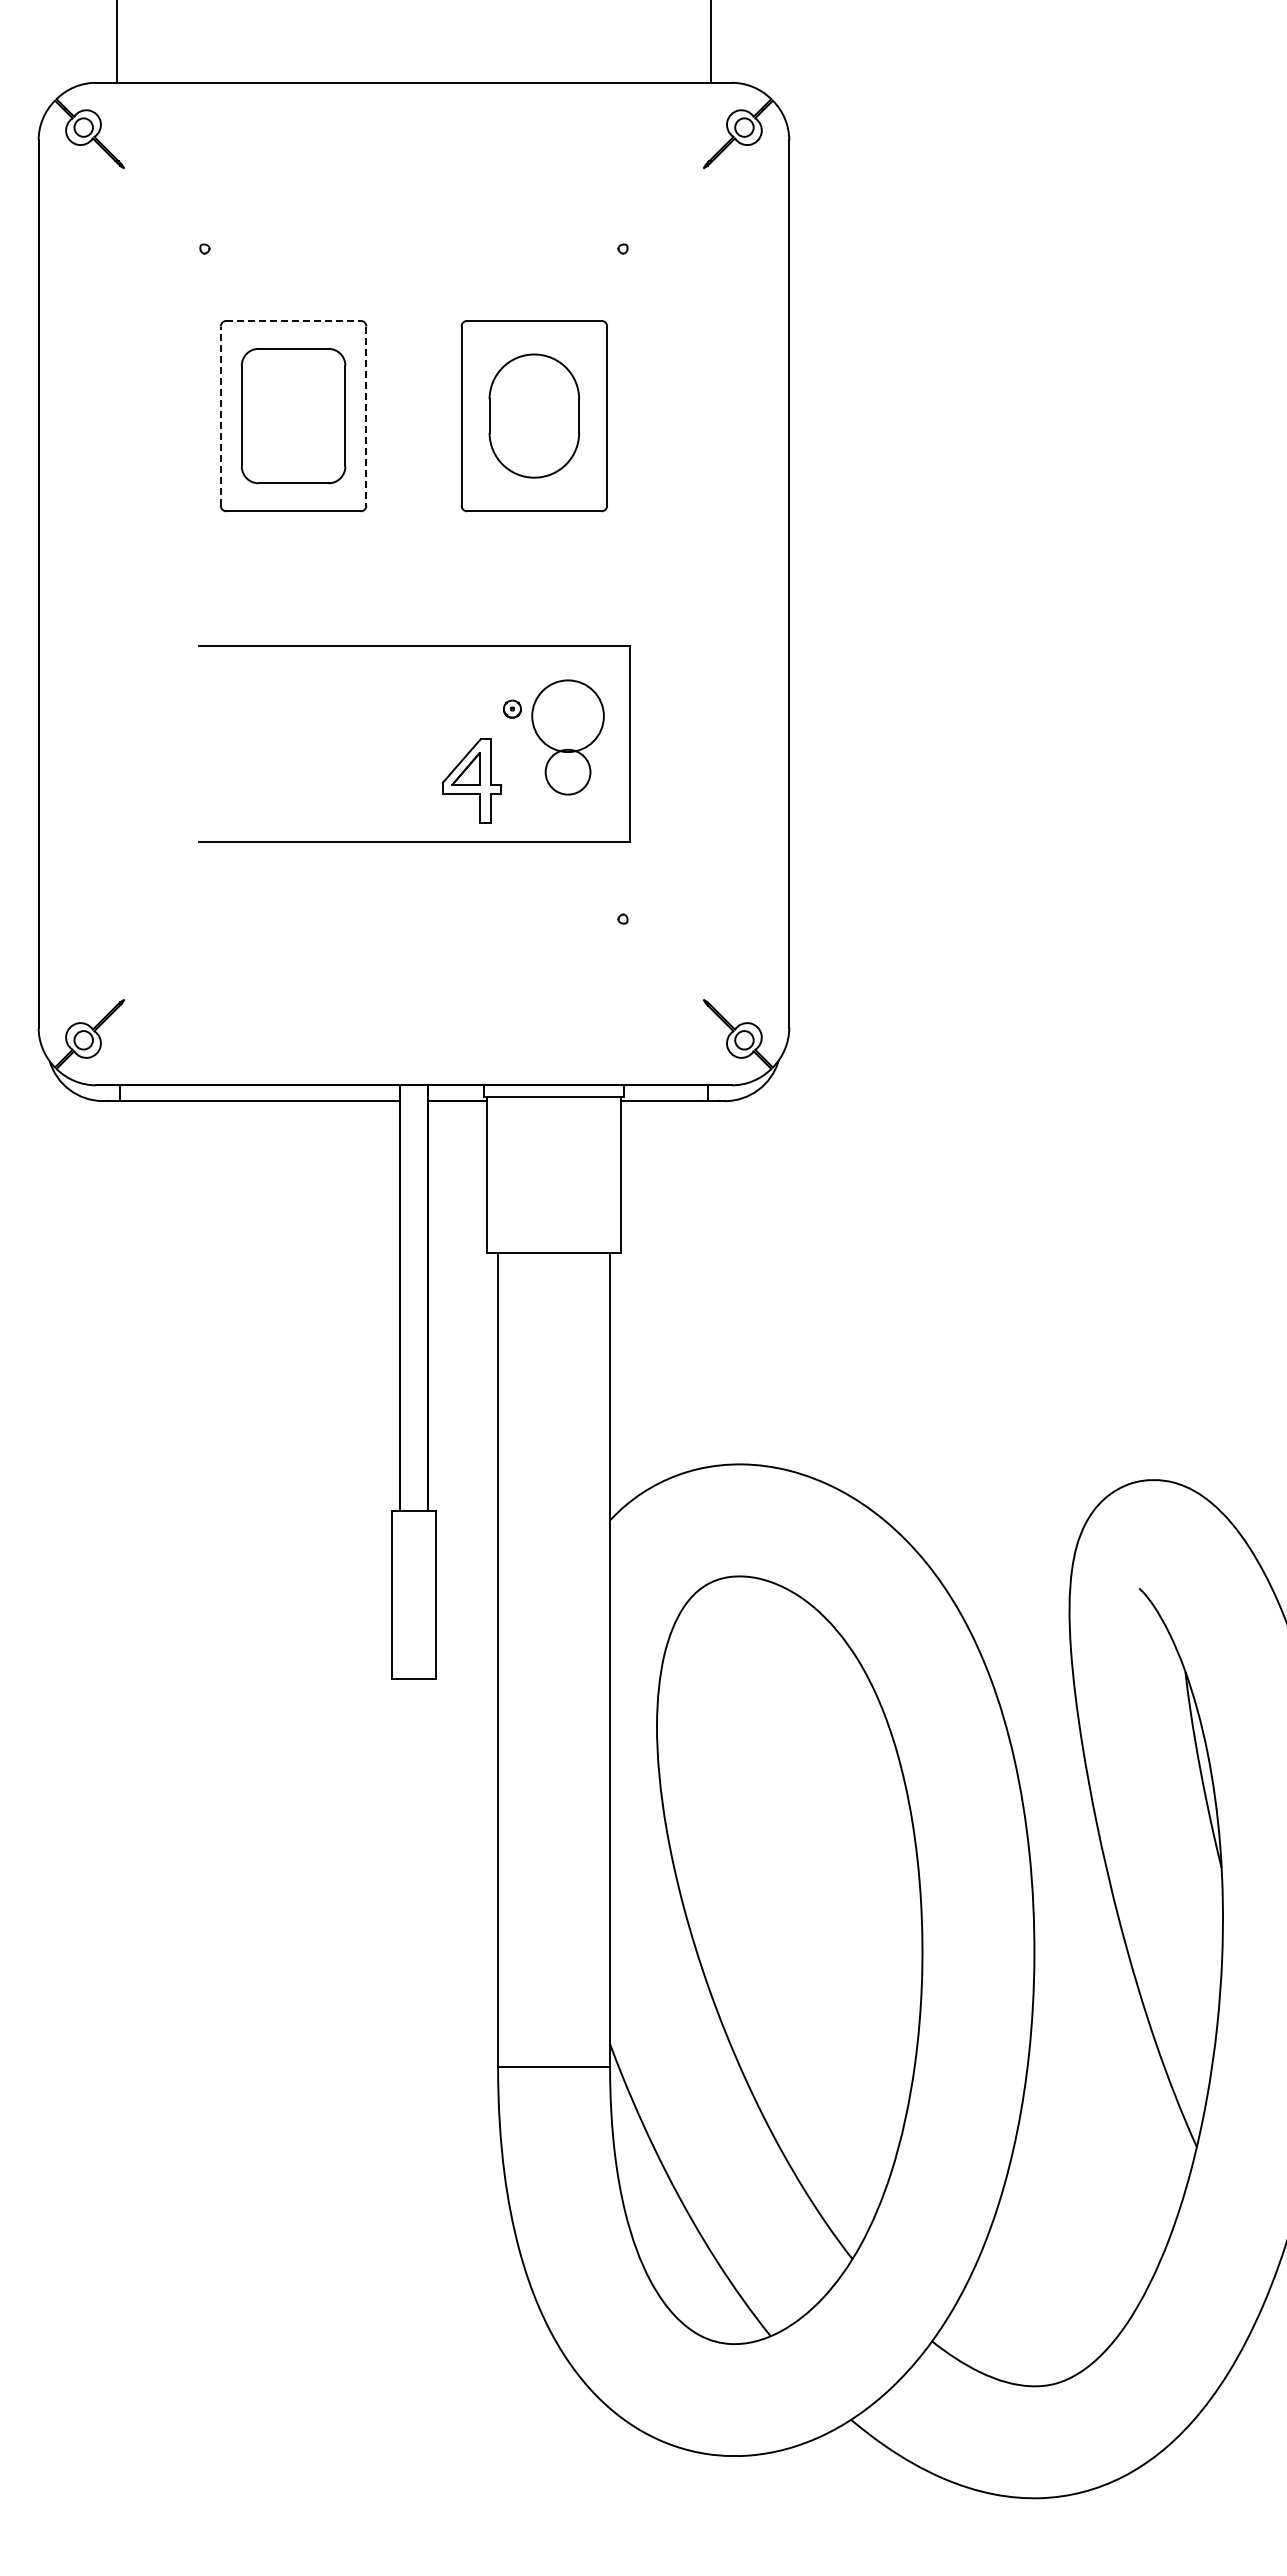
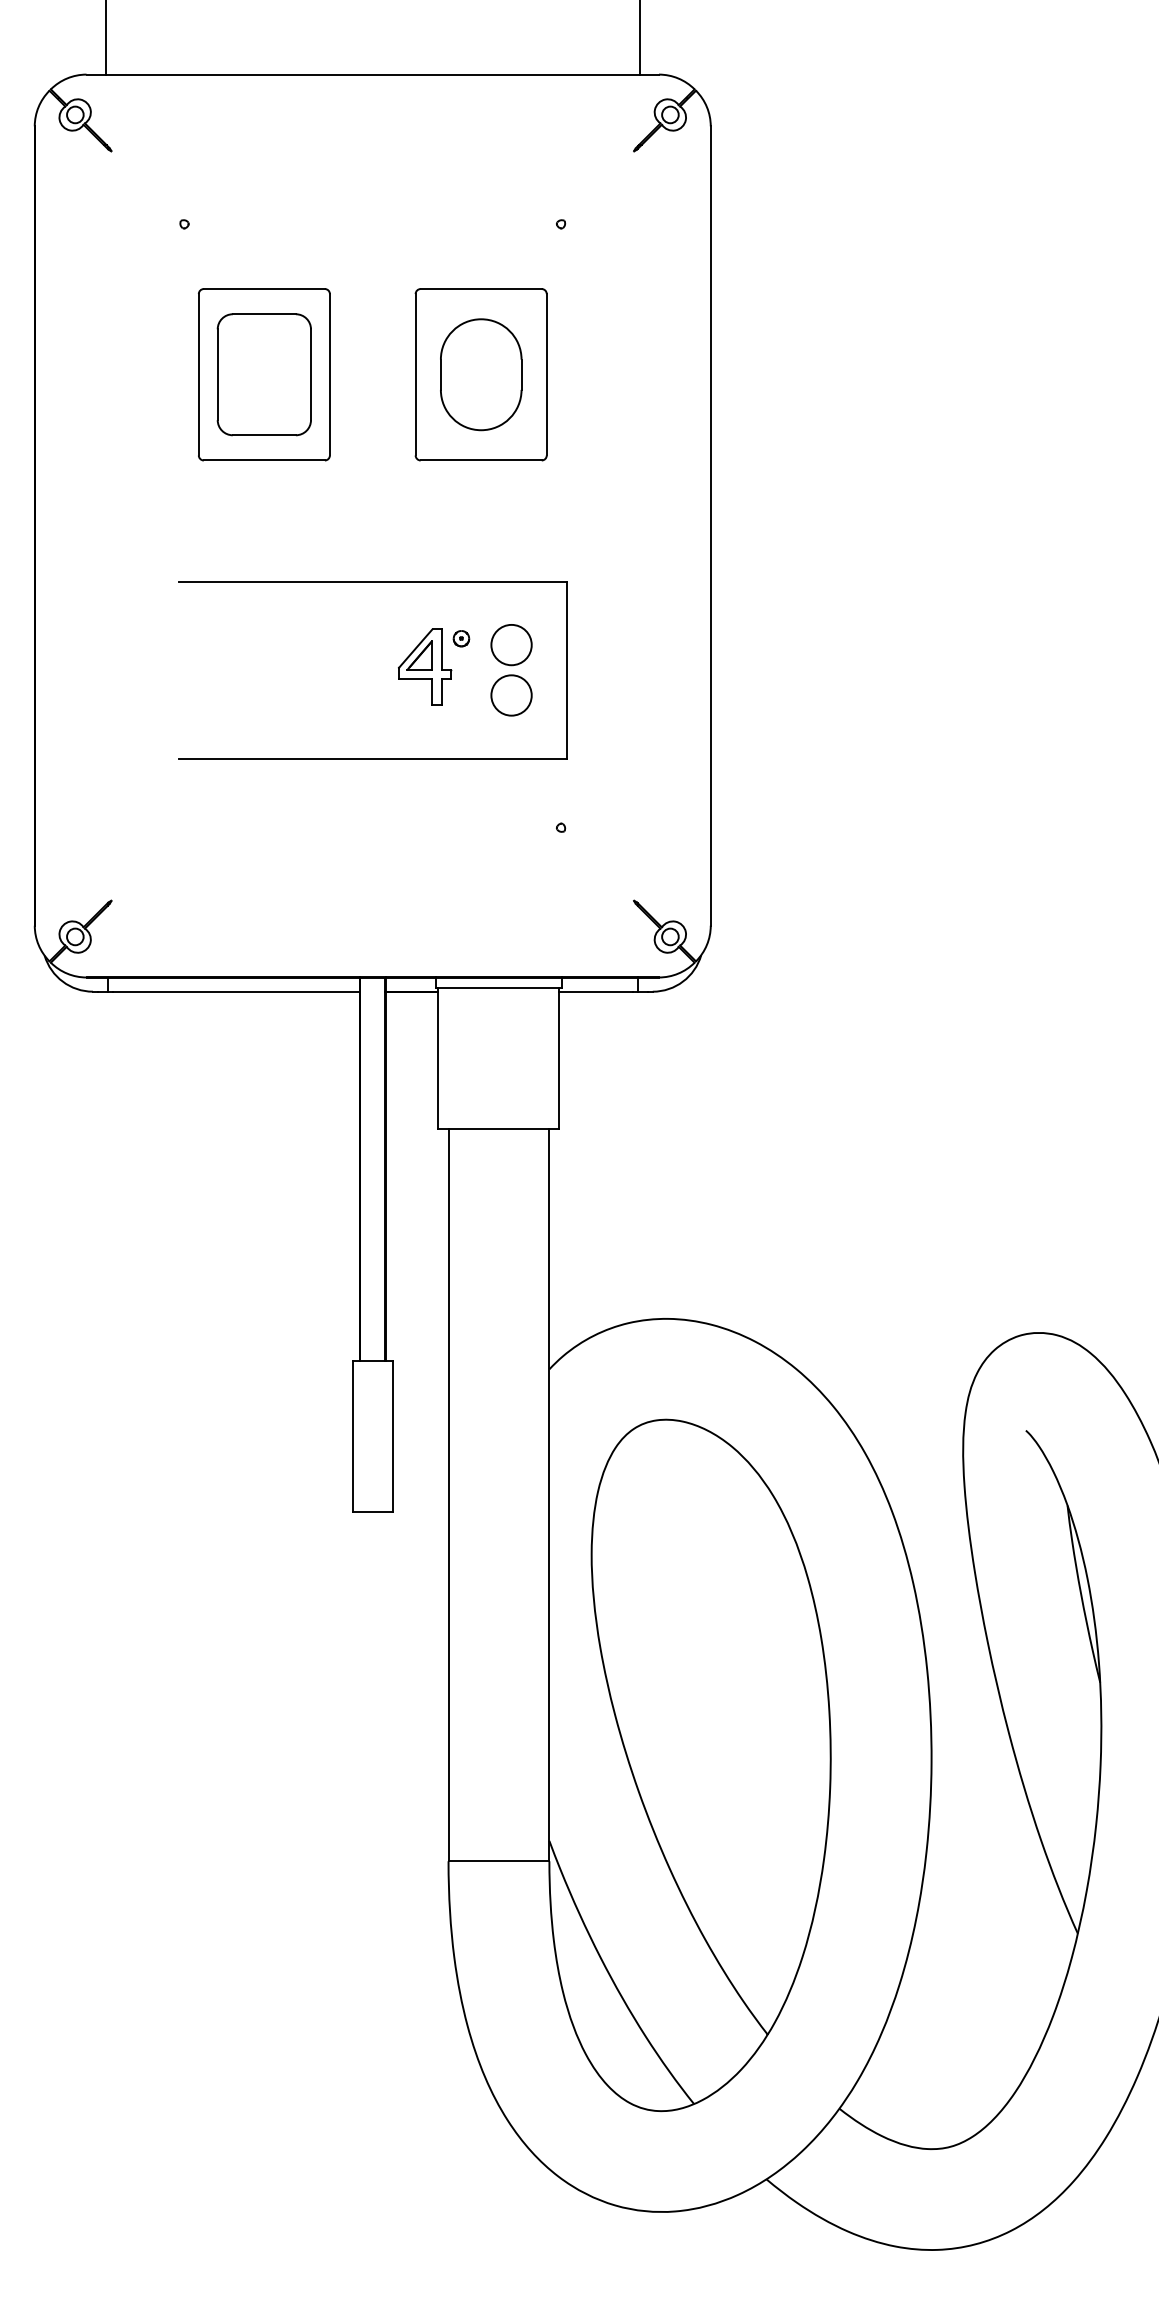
line: (294, 320) -> (265, 288), dashed -> solid
line: (220, 416) -> (198, 375), dashed -> solid
line: (366, 416) -> (330, 375), dashed -> solid
circle: (567, 715) -> (511, 644), size x0.62
part: (472, 780) -> (425, 666), moved

